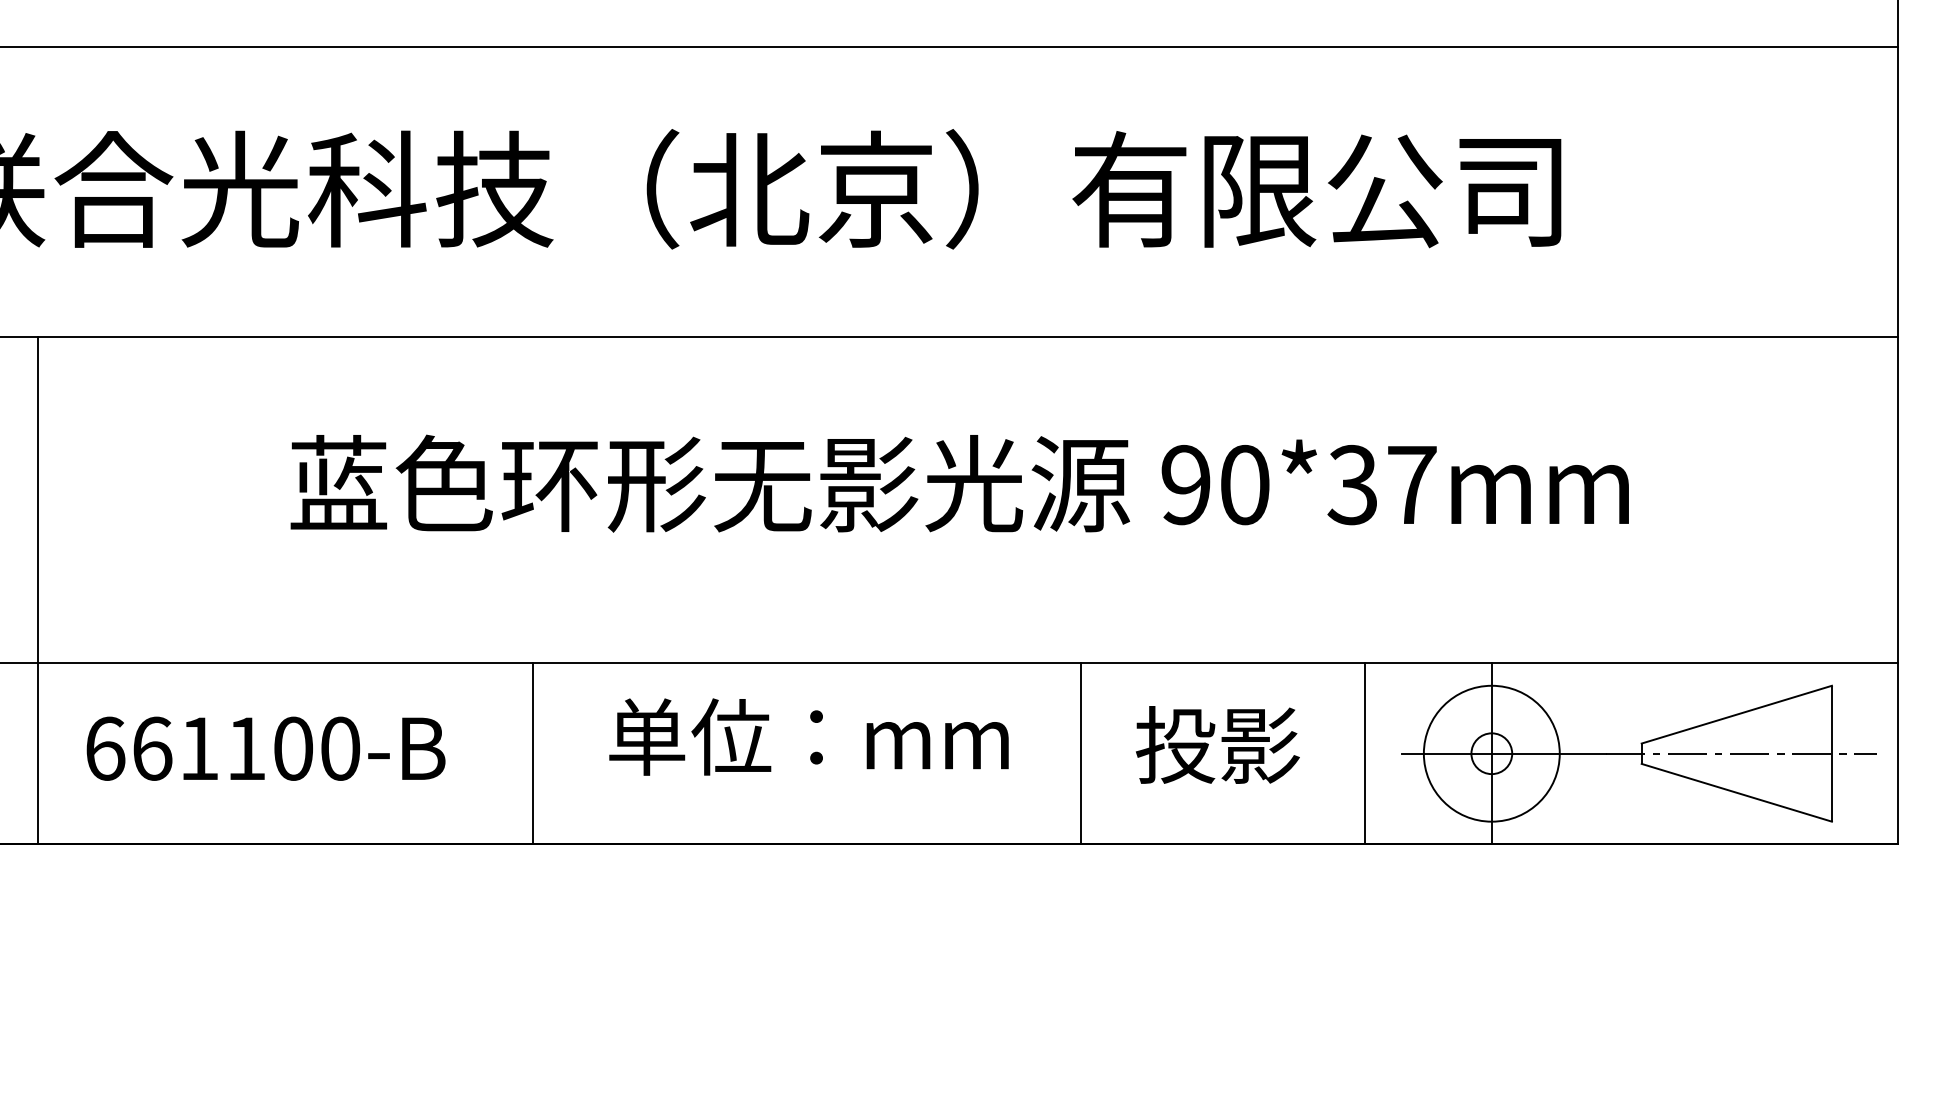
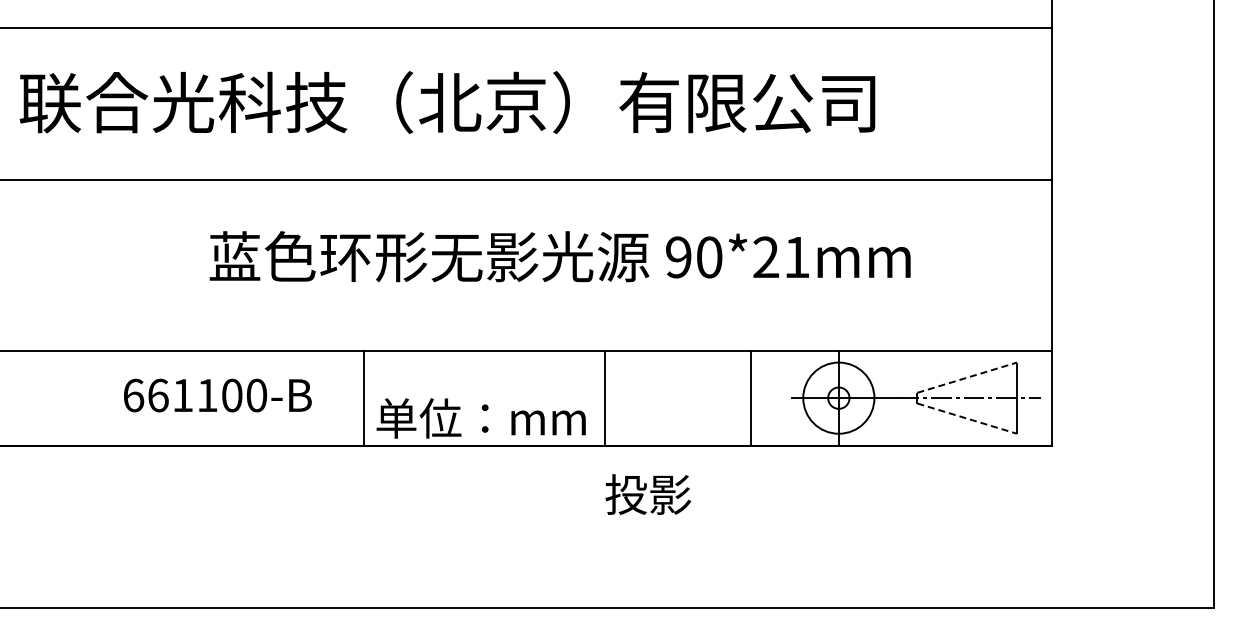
text: (1380, 485) -> (780, 257), 90*37mm -> 90*21mm
line: (38, 590) -> (77, 312), removed
line: (1737, 714) -> (967, 377), solid -> dashed
text: (807, 737) -> (480, 418), moved
text: (1218, 744) -> (648, 494), moved
text: (265, 748) -> (217, 395), moved
line: (532, 752) -> (363, 397), moved
line: (1080, 752) -> (604, 397), moved
line: (1365, 752) -> (751, 397), moved
line: (1737, 792) -> (967, 418), solid -> dashed

